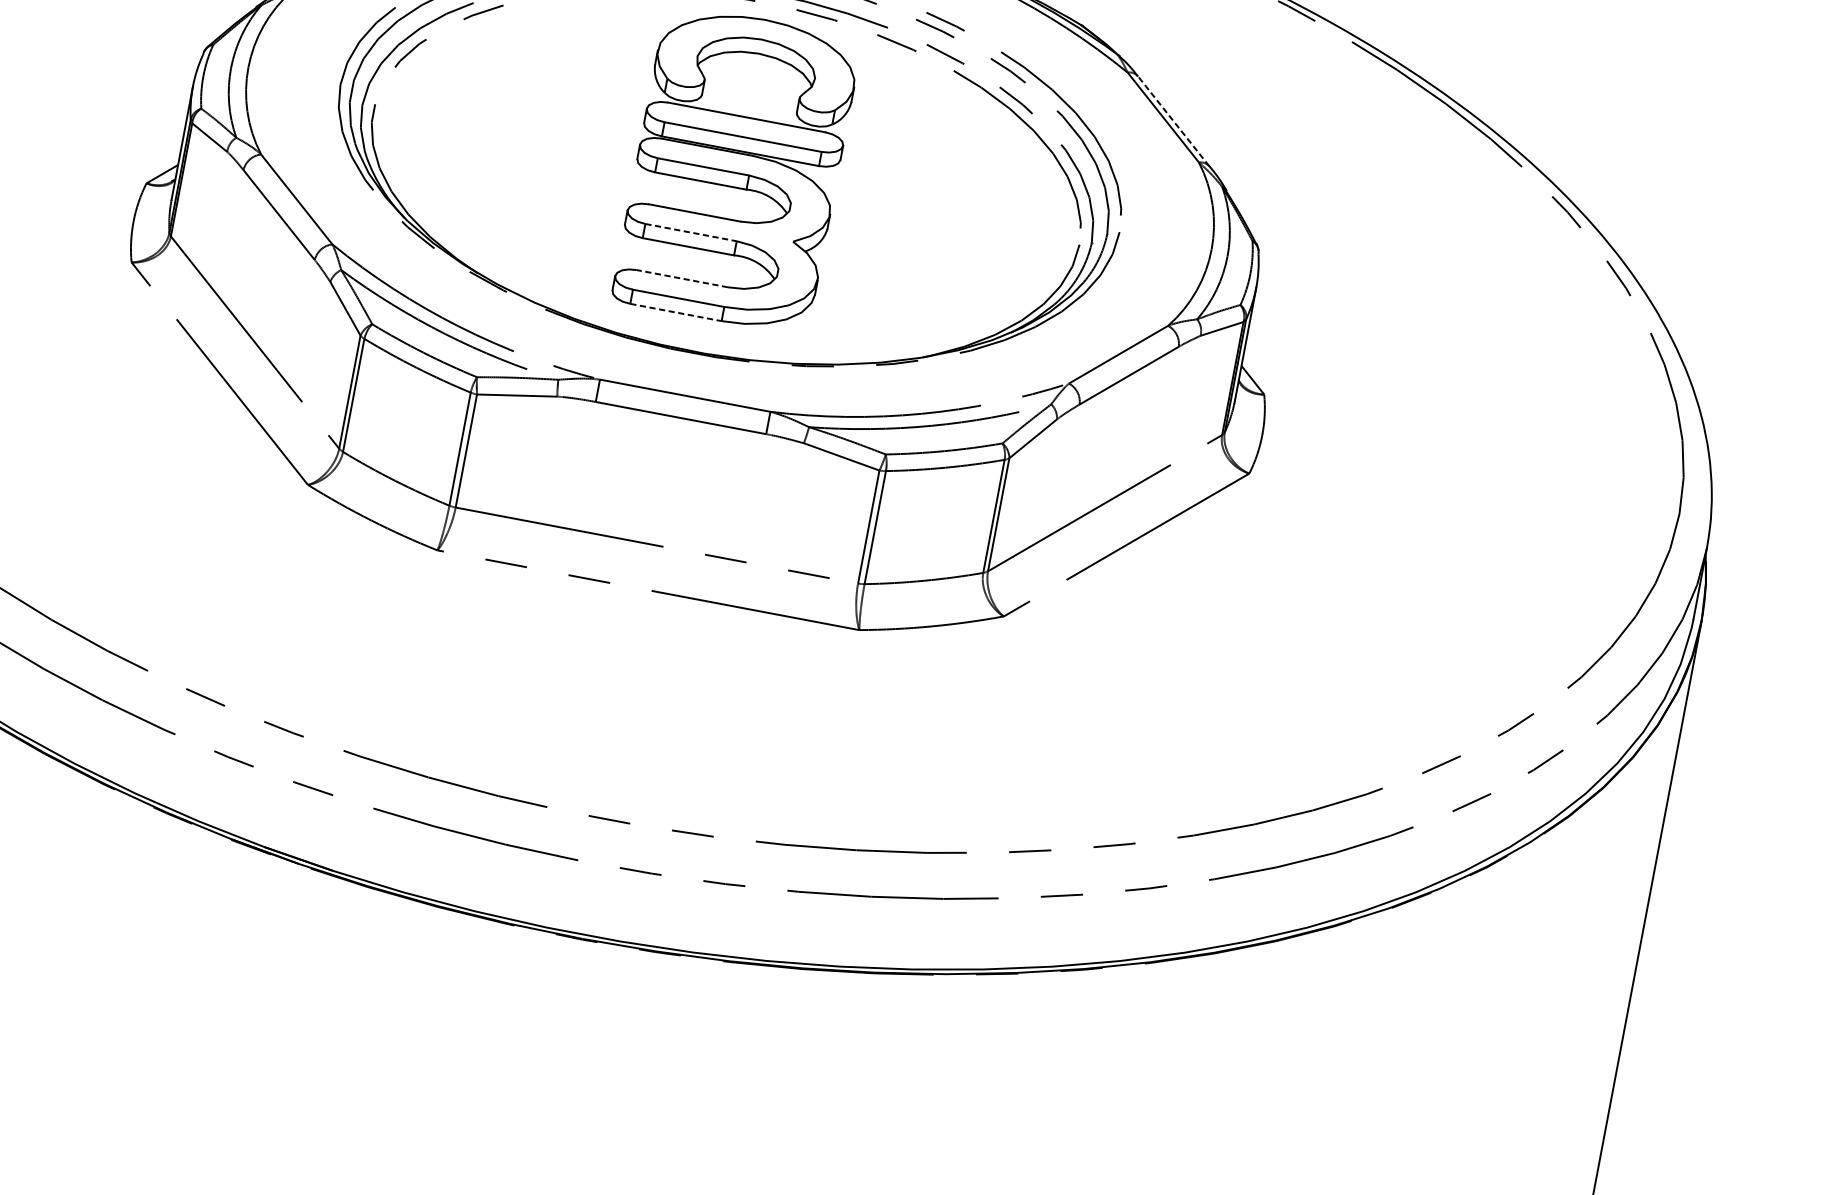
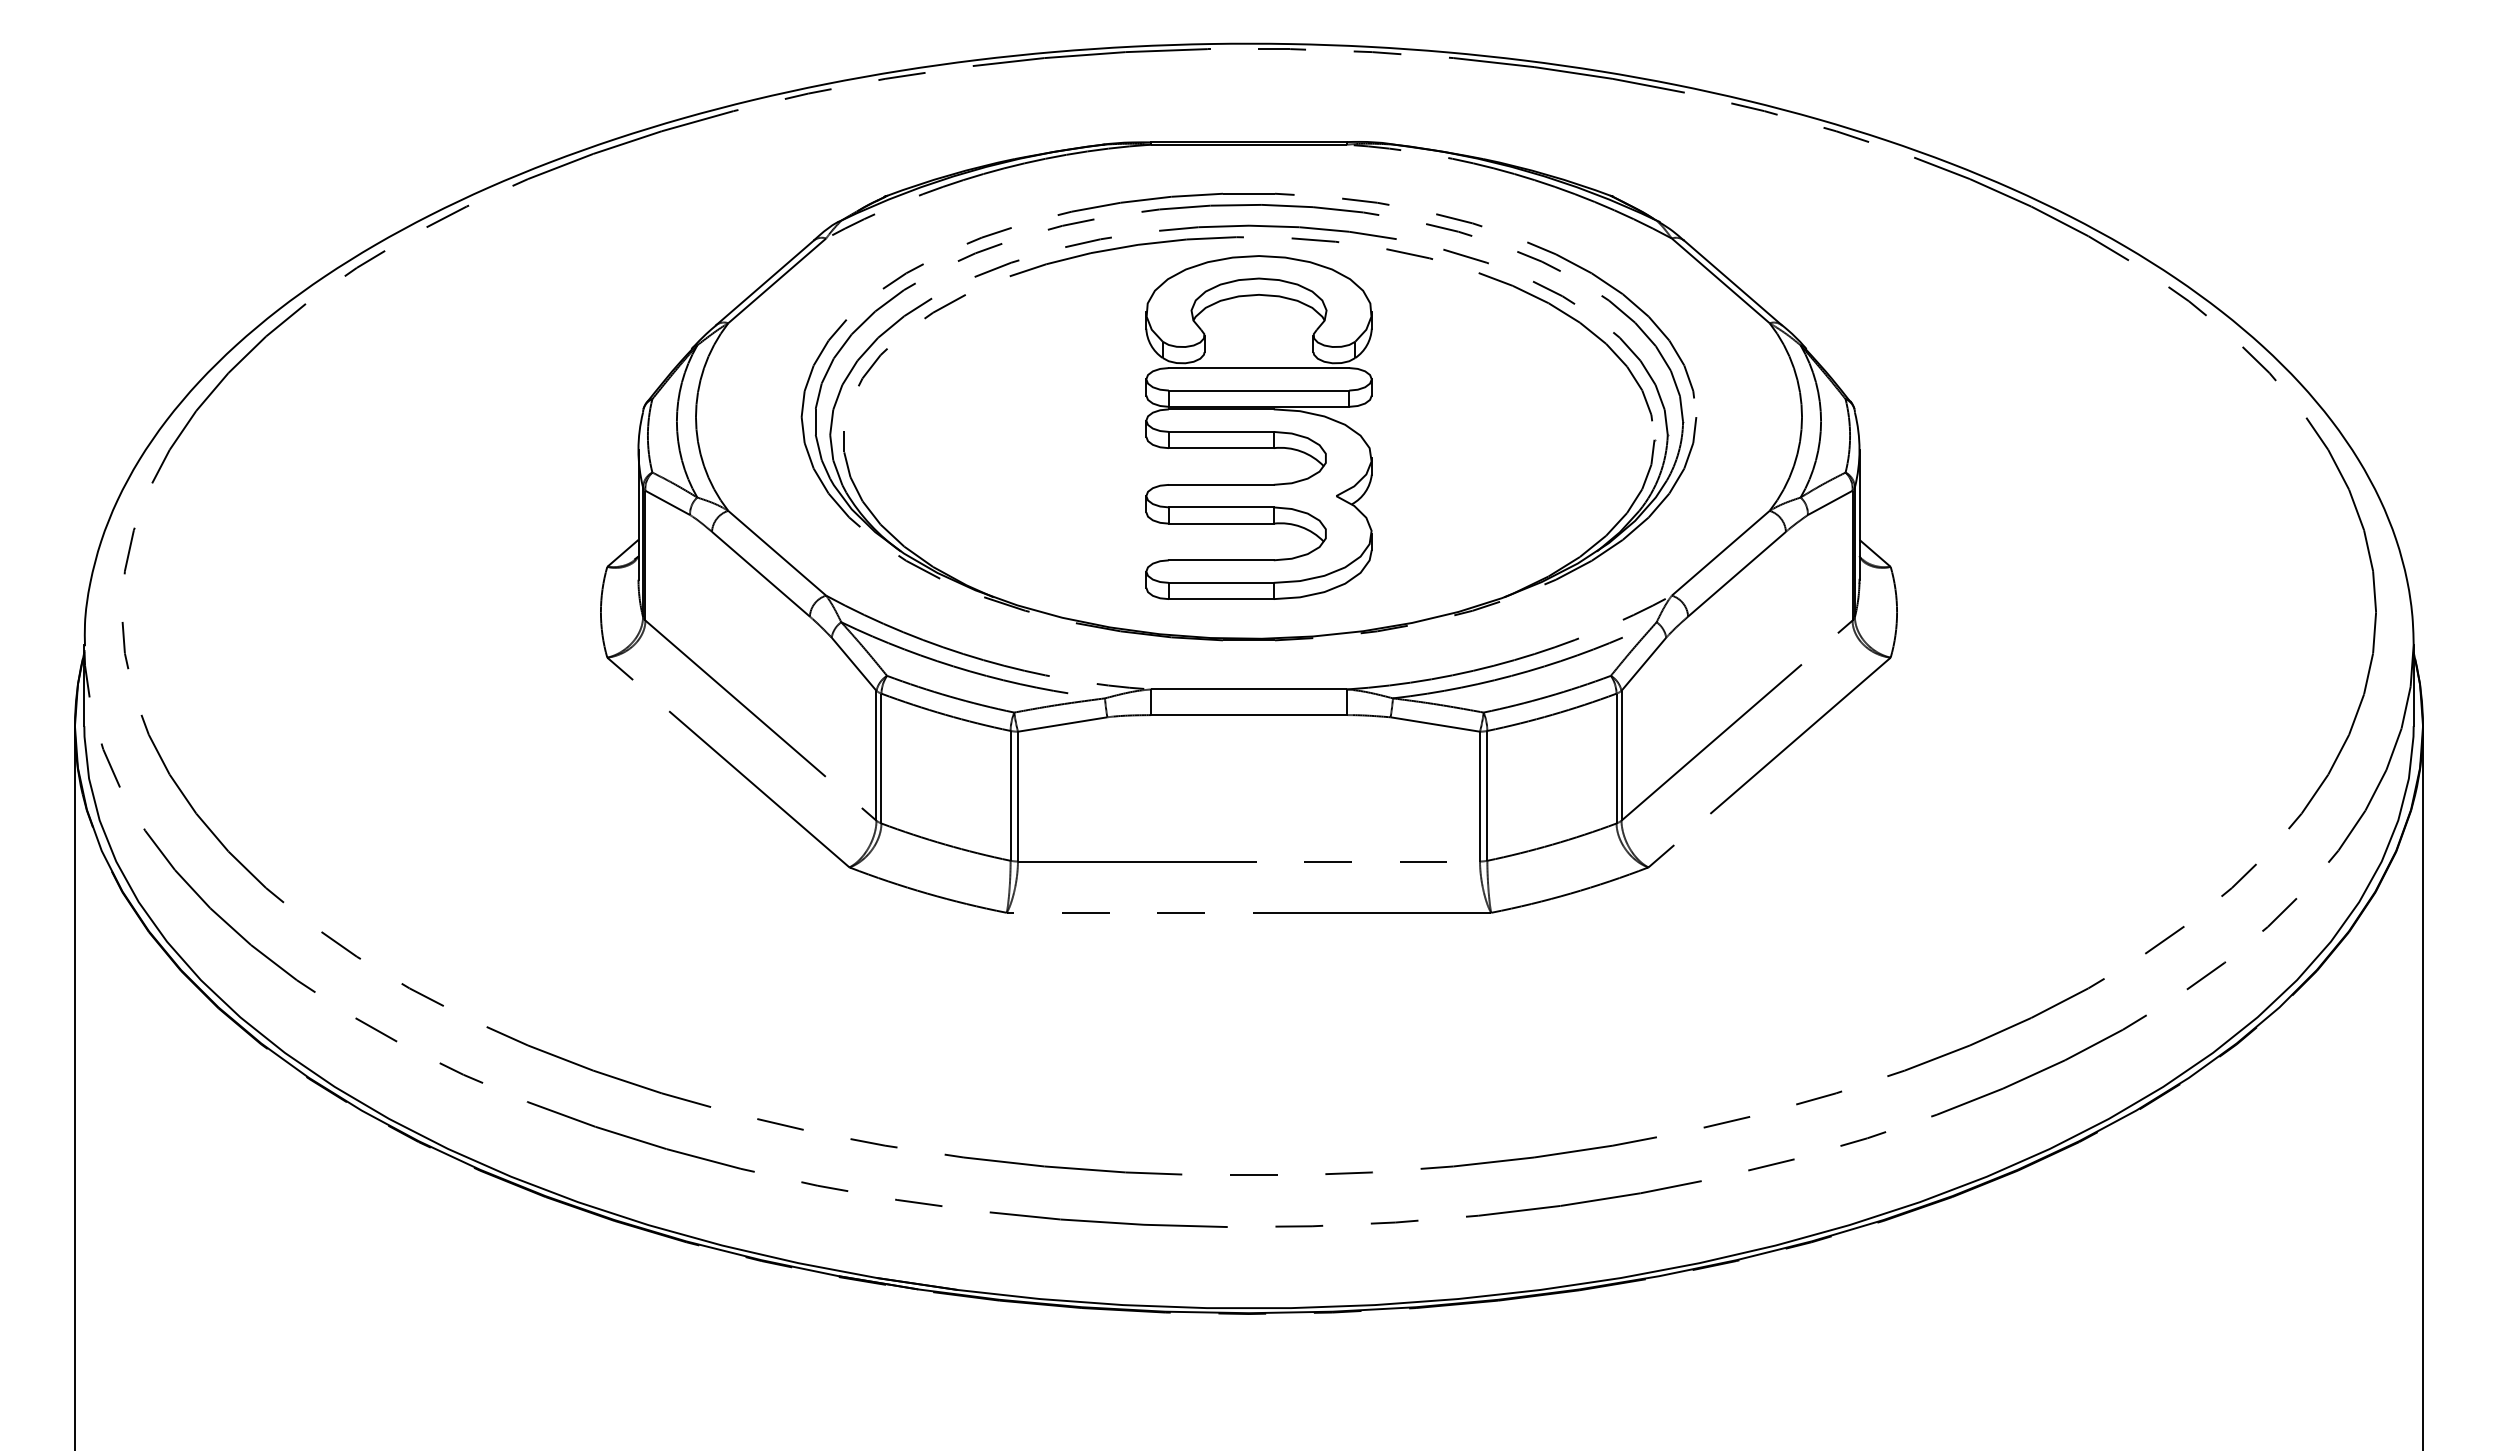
line: (1174, 121) -> (1733, 282), dashed -> solid
line: (691, 232) -> (1221, 507), dashed -> solid
line: (681, 278) -> (1220, 560), dashed -> solid
line: (676, 312) -> (1221, 599), dashed -> solid

